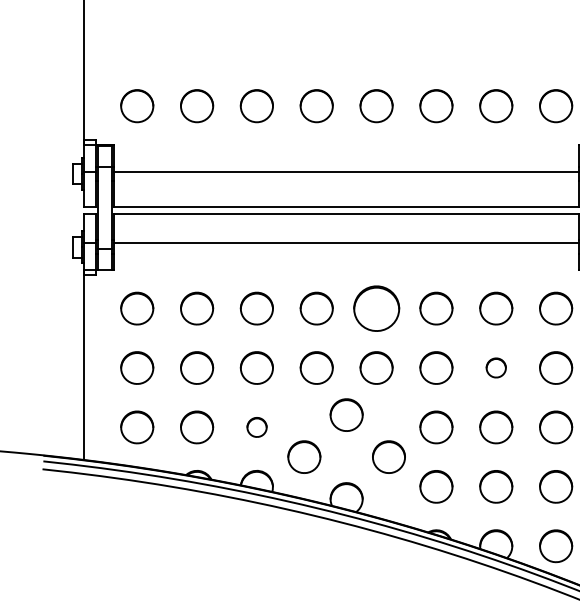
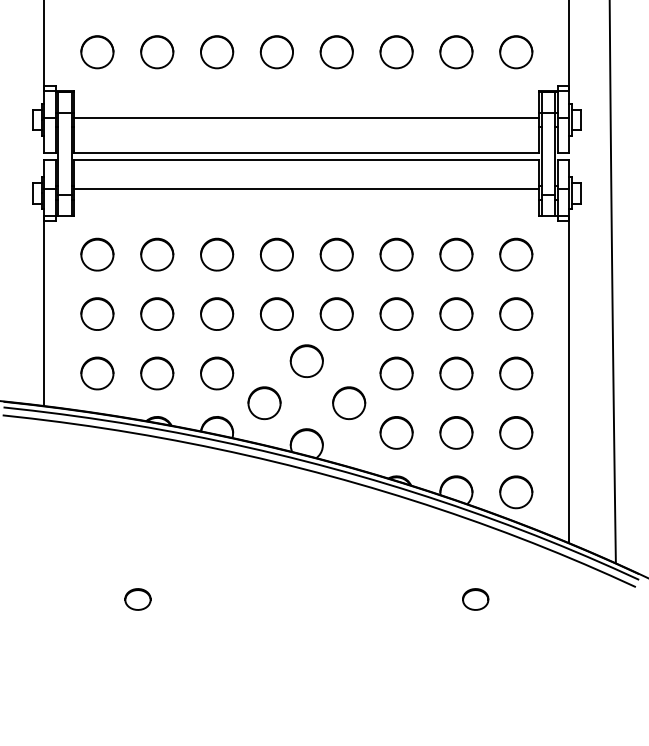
part: (376, 308) -> (336, 254), size x0.71
part: (496, 367) -> (456, 313), size x1.67
part: (257, 427) -> (217, 373), size x1.67

